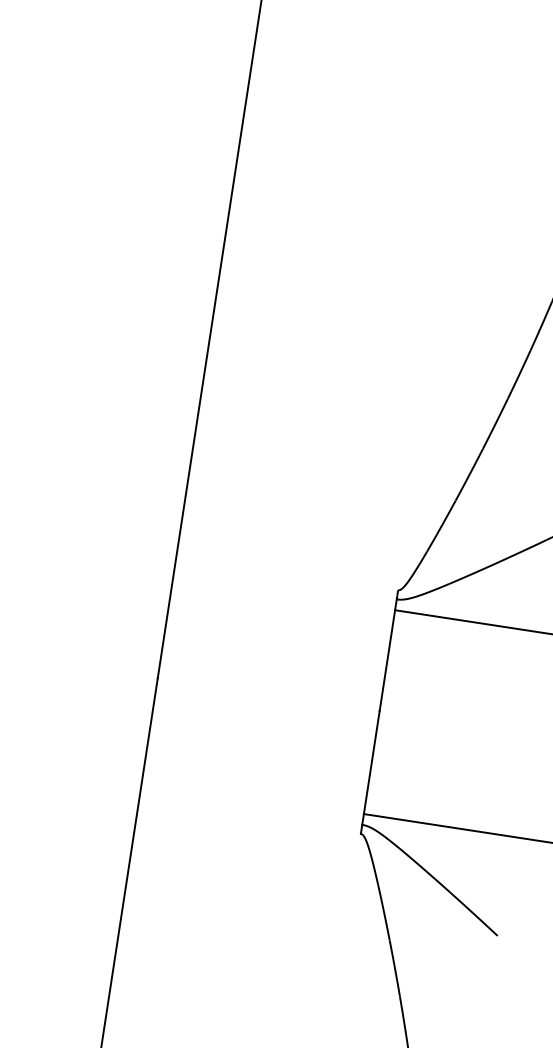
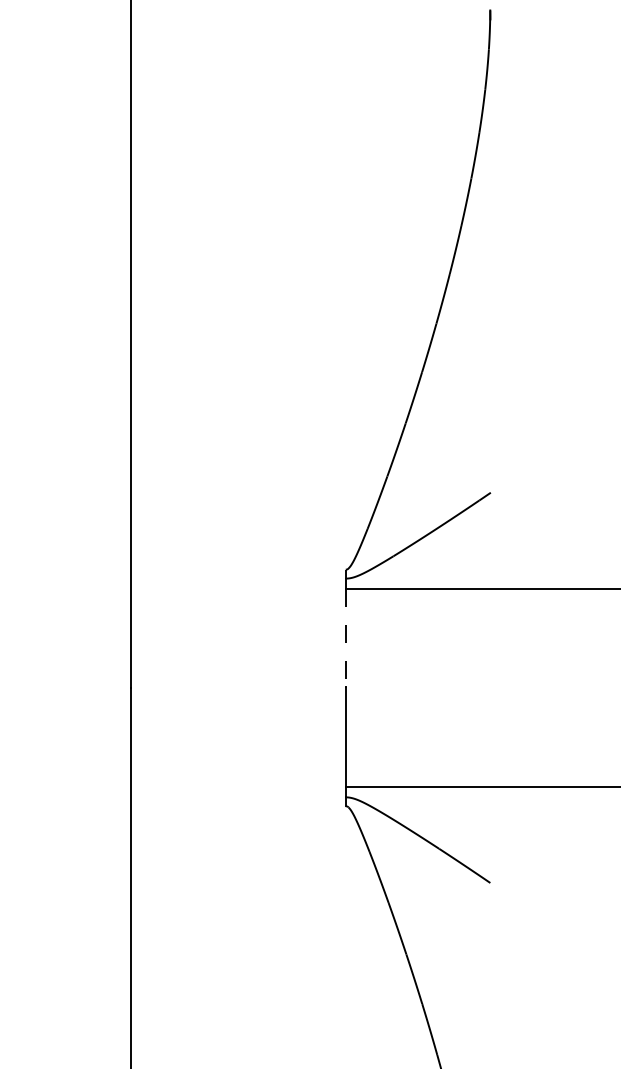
line: (387, 660) -> (345, 637), solid -> dashed

